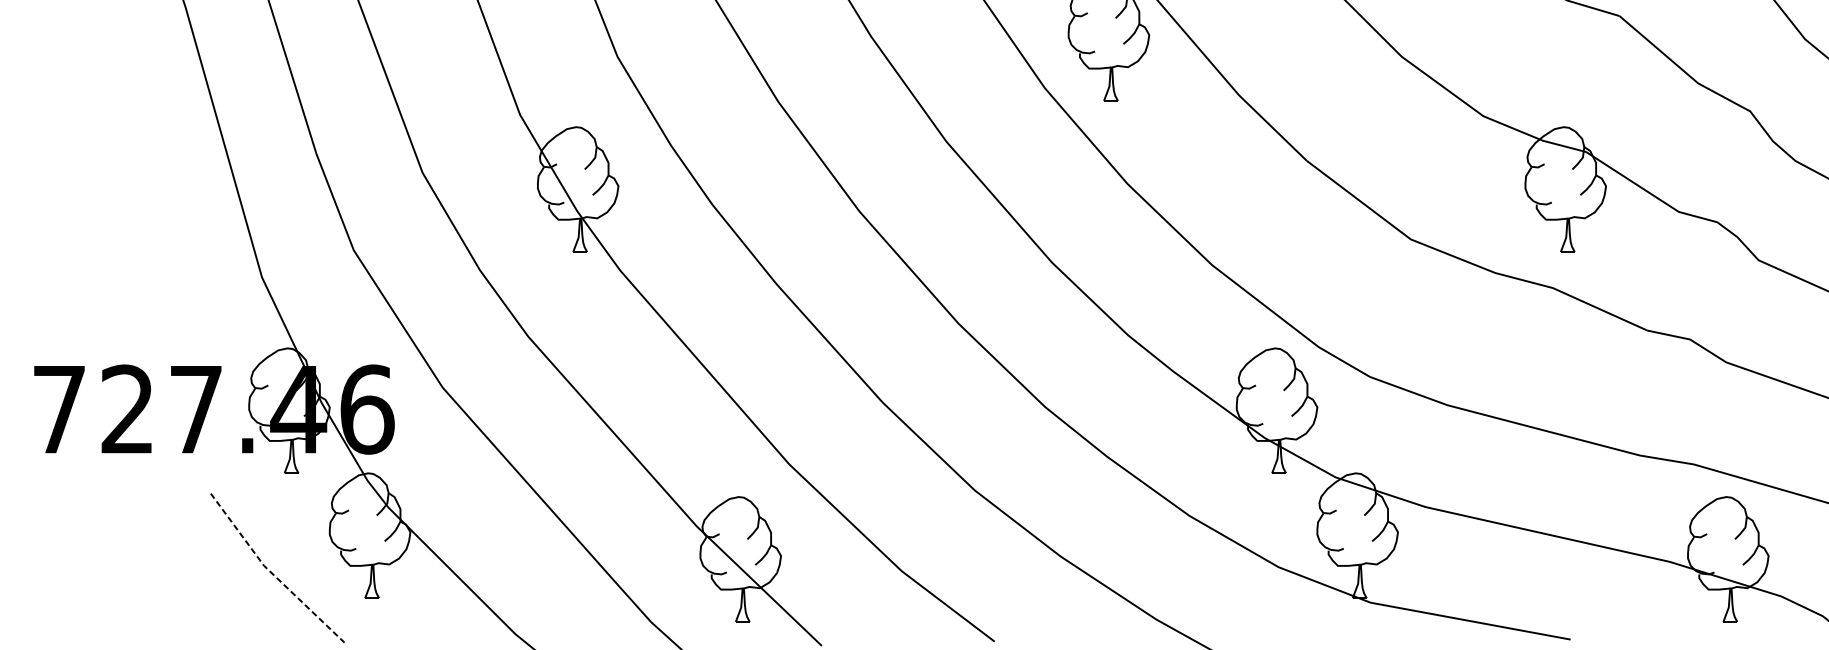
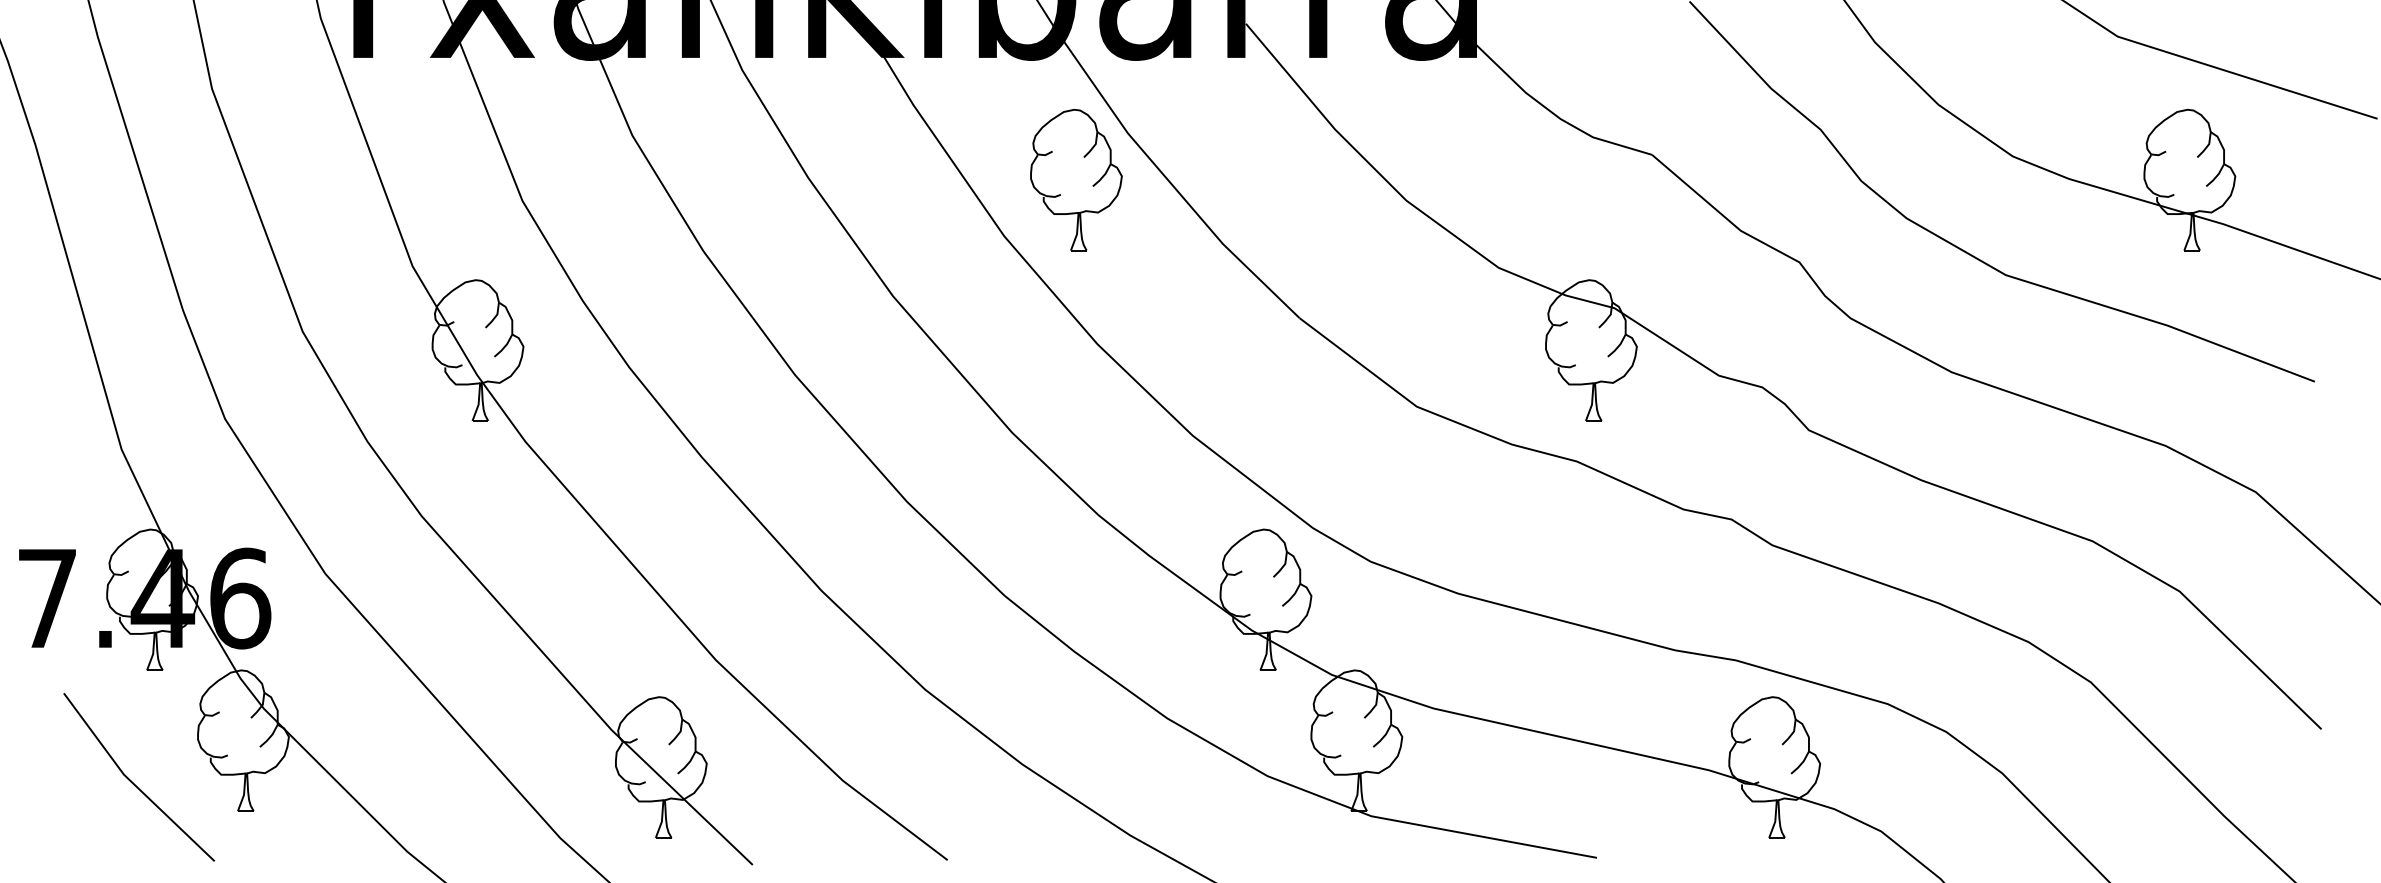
line: (271, 572) -> (132, 782), dashed -> solid

